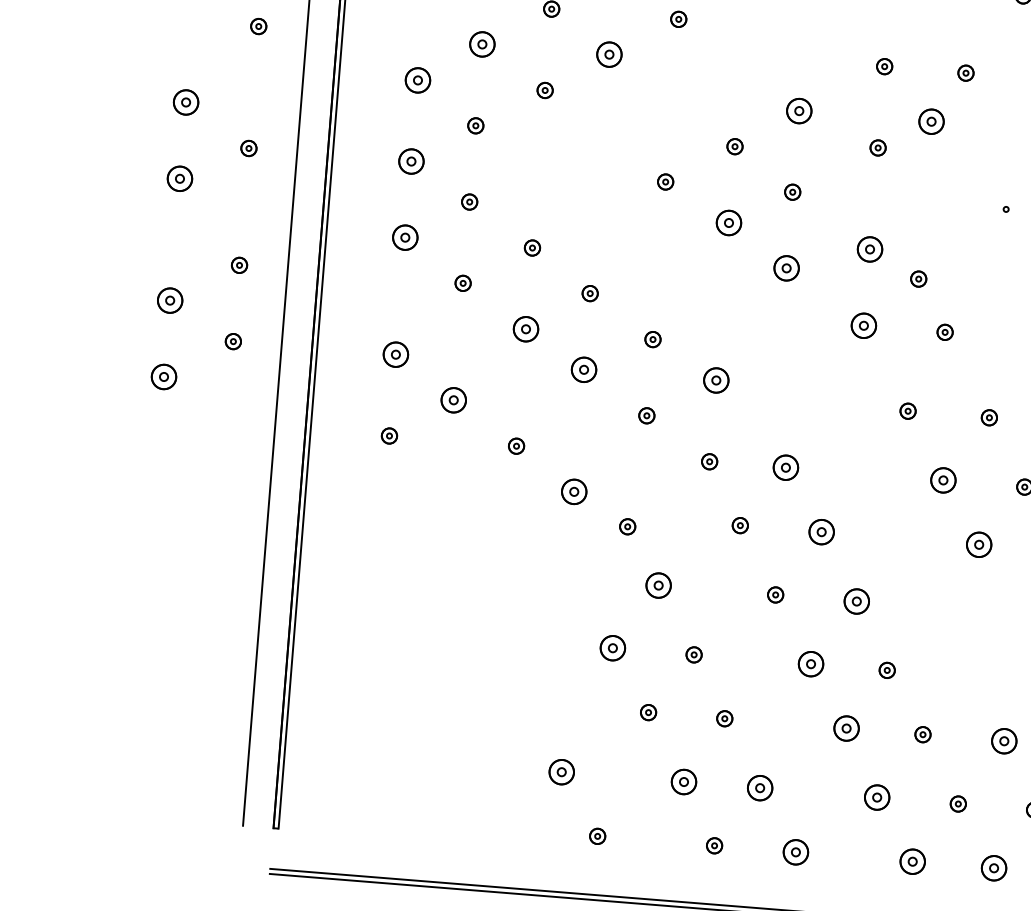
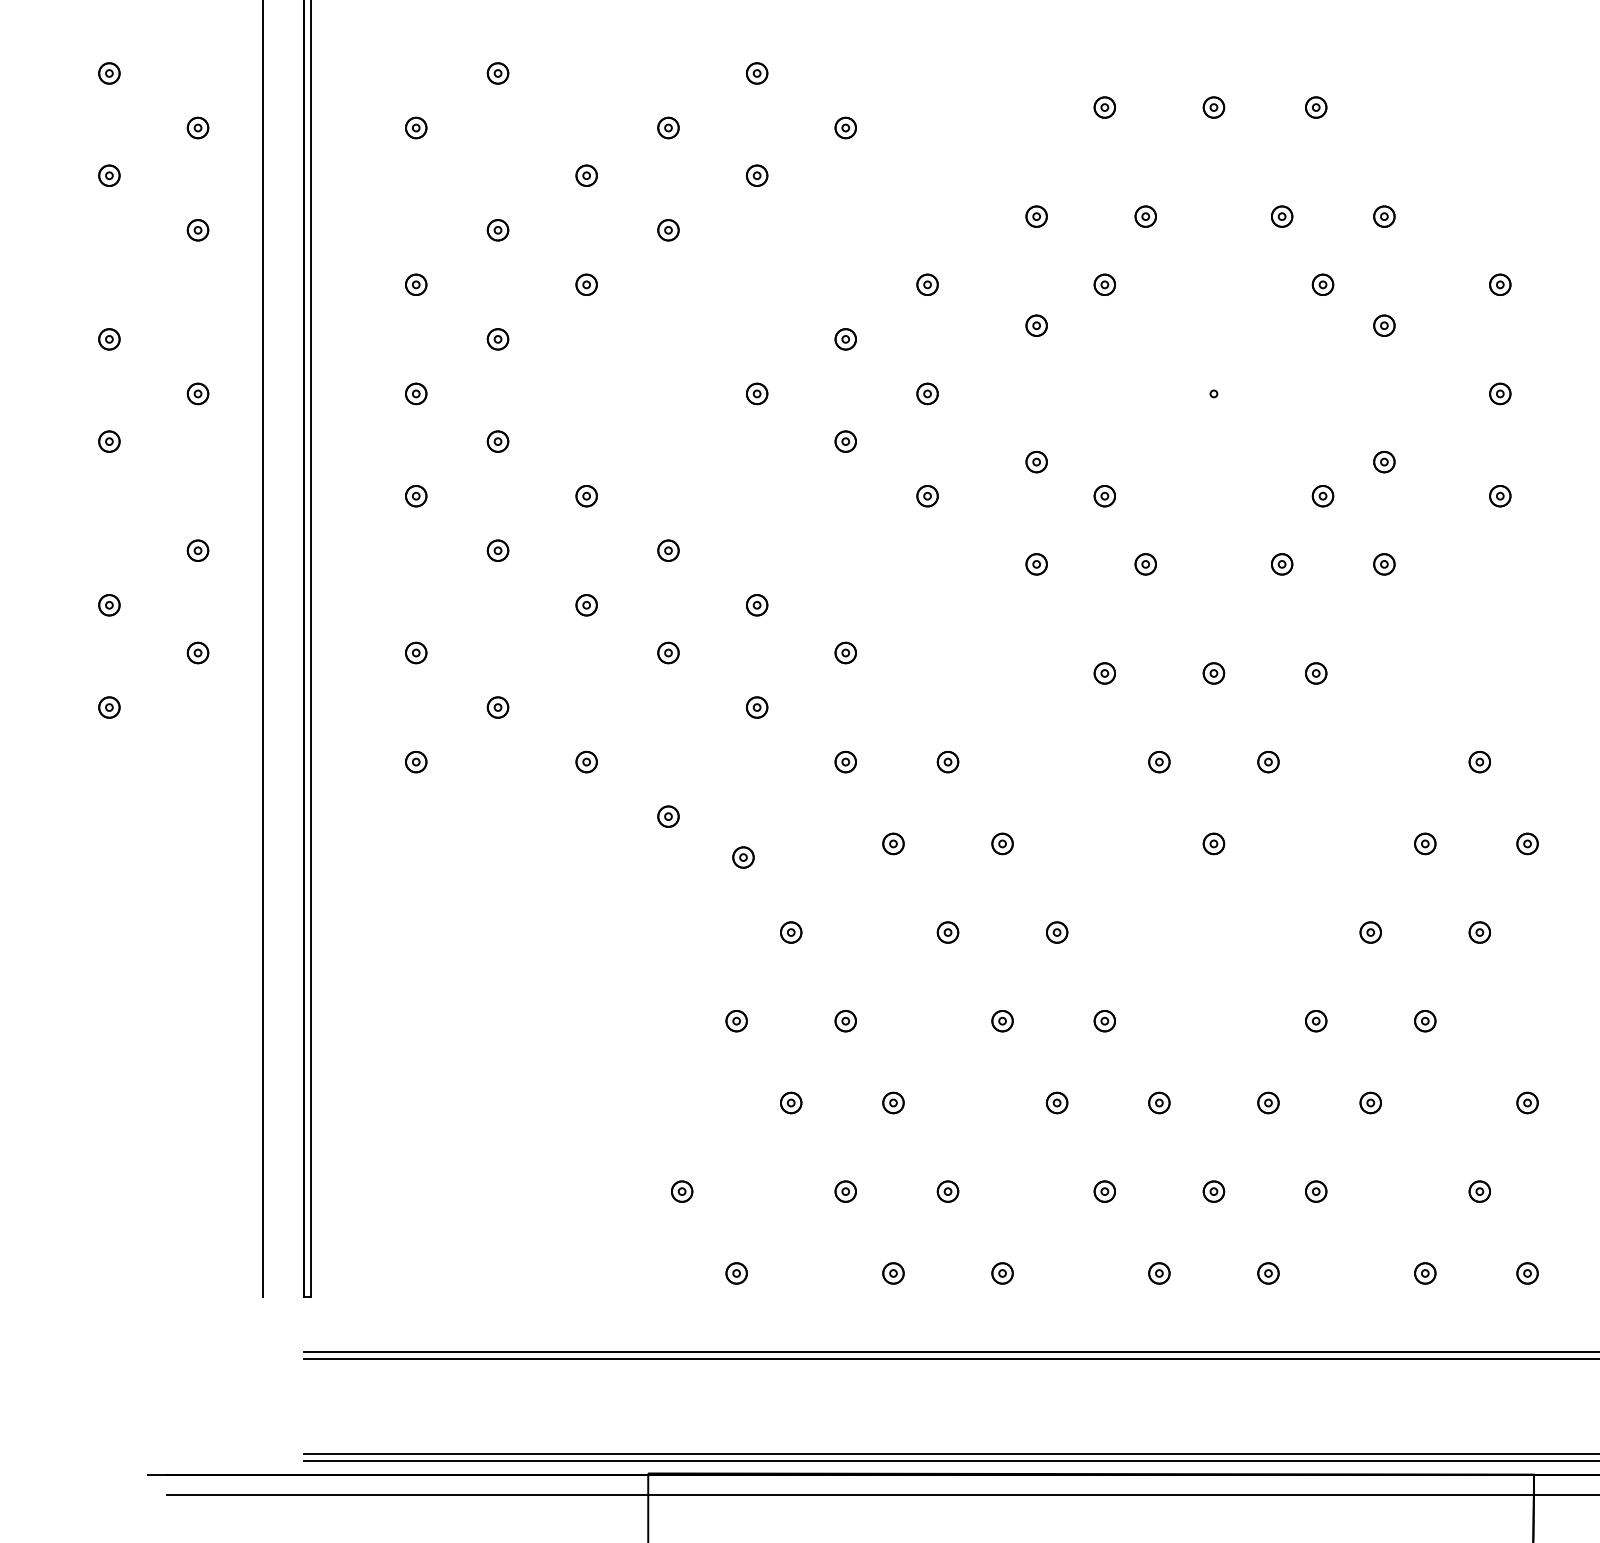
part: (481, 44) -> (497, 230), size x0.62
part: (609, 54) -> (668, 230), size x0.62
part: (418, 80) -> (416, 284), size x0.62
part: (186, 102) -> (109, 339), size x0.62
part: (799, 110) -> (927, 284), size x0.62
part: (931, 121) -> (1104, 284), size x0.62
part: (411, 161) -> (416, 393), size x0.62
part: (180, 178) -> (109, 441), size x0.62
part: (728, 222) -> (845, 441), size x0.62
part: (405, 238) -> (416, 496), size x0.62
part: (869, 249) -> (1036, 462), size x0.62
part: (786, 268) -> (927, 496), size x0.62
part: (170, 300) -> (109, 605), size x0.62
part: (863, 325) -> (1036, 564), size x0.62
part: (525, 329) -> (586, 605), size x0.62
part: (396, 354) -> (416, 652), size x0.62
part: (584, 369) -> (668, 652), size x0.62
part: (164, 376) -> (109, 707), size x0.62
part: (716, 380) -> (845, 652), size x0.62
part: (453, 400) -> (497, 707), size x0.62
part: (785, 468) -> (947, 762), size x0.62
part: (943, 480) -> (1159, 762), size x0.62
part: (574, 491) -> (668, 816), size x0.62
part: (821, 531) -> (1002, 843), size x0.62
part: (978, 544) -> (1213, 843), size x0.62
part: (658, 585) -> (791, 932), size x0.62
part: (857, 601) -> (1057, 932), size x0.62
part: (612, 648) -> (736, 1021), size x0.62
part: (810, 664) -> (1002, 1021), size x0.62
part: (847, 728) -> (1057, 1102), size x0.62
part: (1004, 740) -> (1268, 1102), size x0.62
part: (562, 772) -> (682, 1191), size x0.62
part: (683, 781) -> (845, 1191), size x0.62
part: (759, 787) -> (947, 1191), size x0.62
part: (876, 797) -> (1104, 1191), size x0.62
part: (795, 852) -> (1002, 1273), size x0.62
part: (912, 861) -> (1159, 1273), size x0.62
part: (994, 868) -> (1268, 1273), size x0.62

